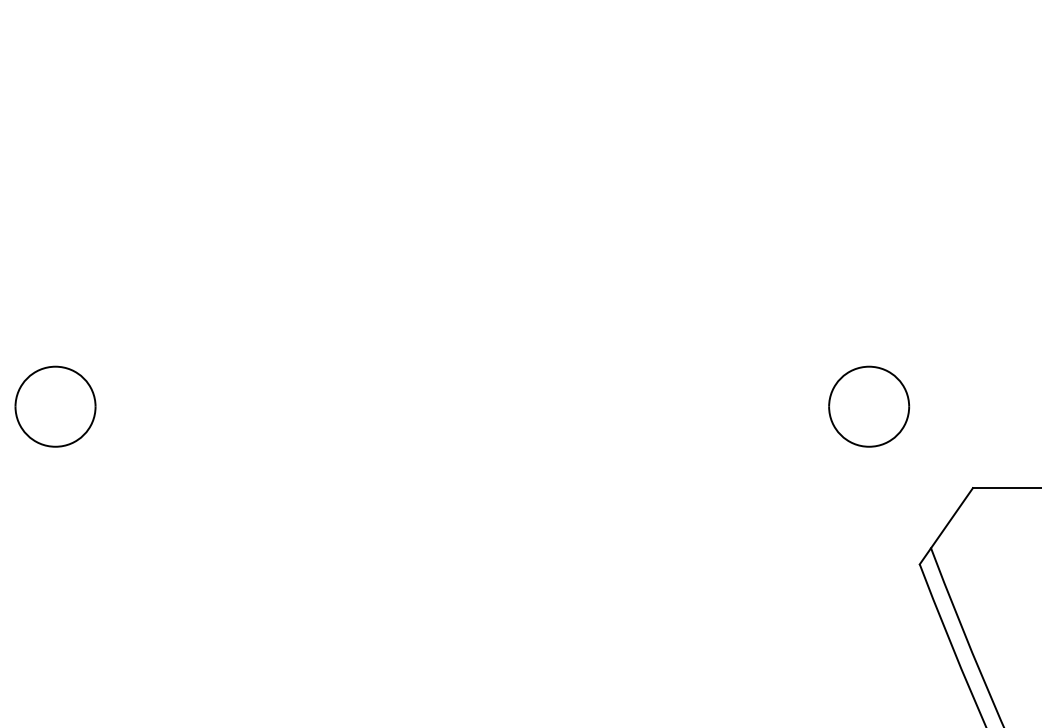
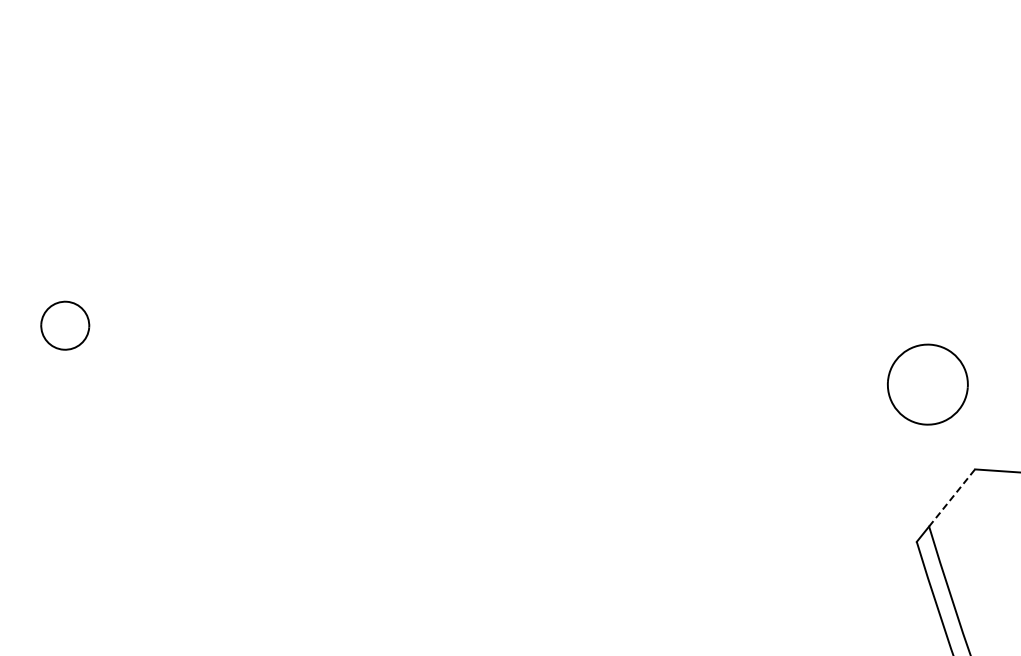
part: (55, 406) -> (65, 325), size x0.6
part: (869, 406) -> (928, 384), moved
line: (951, 518) -> (951, 498), solid -> dashed

